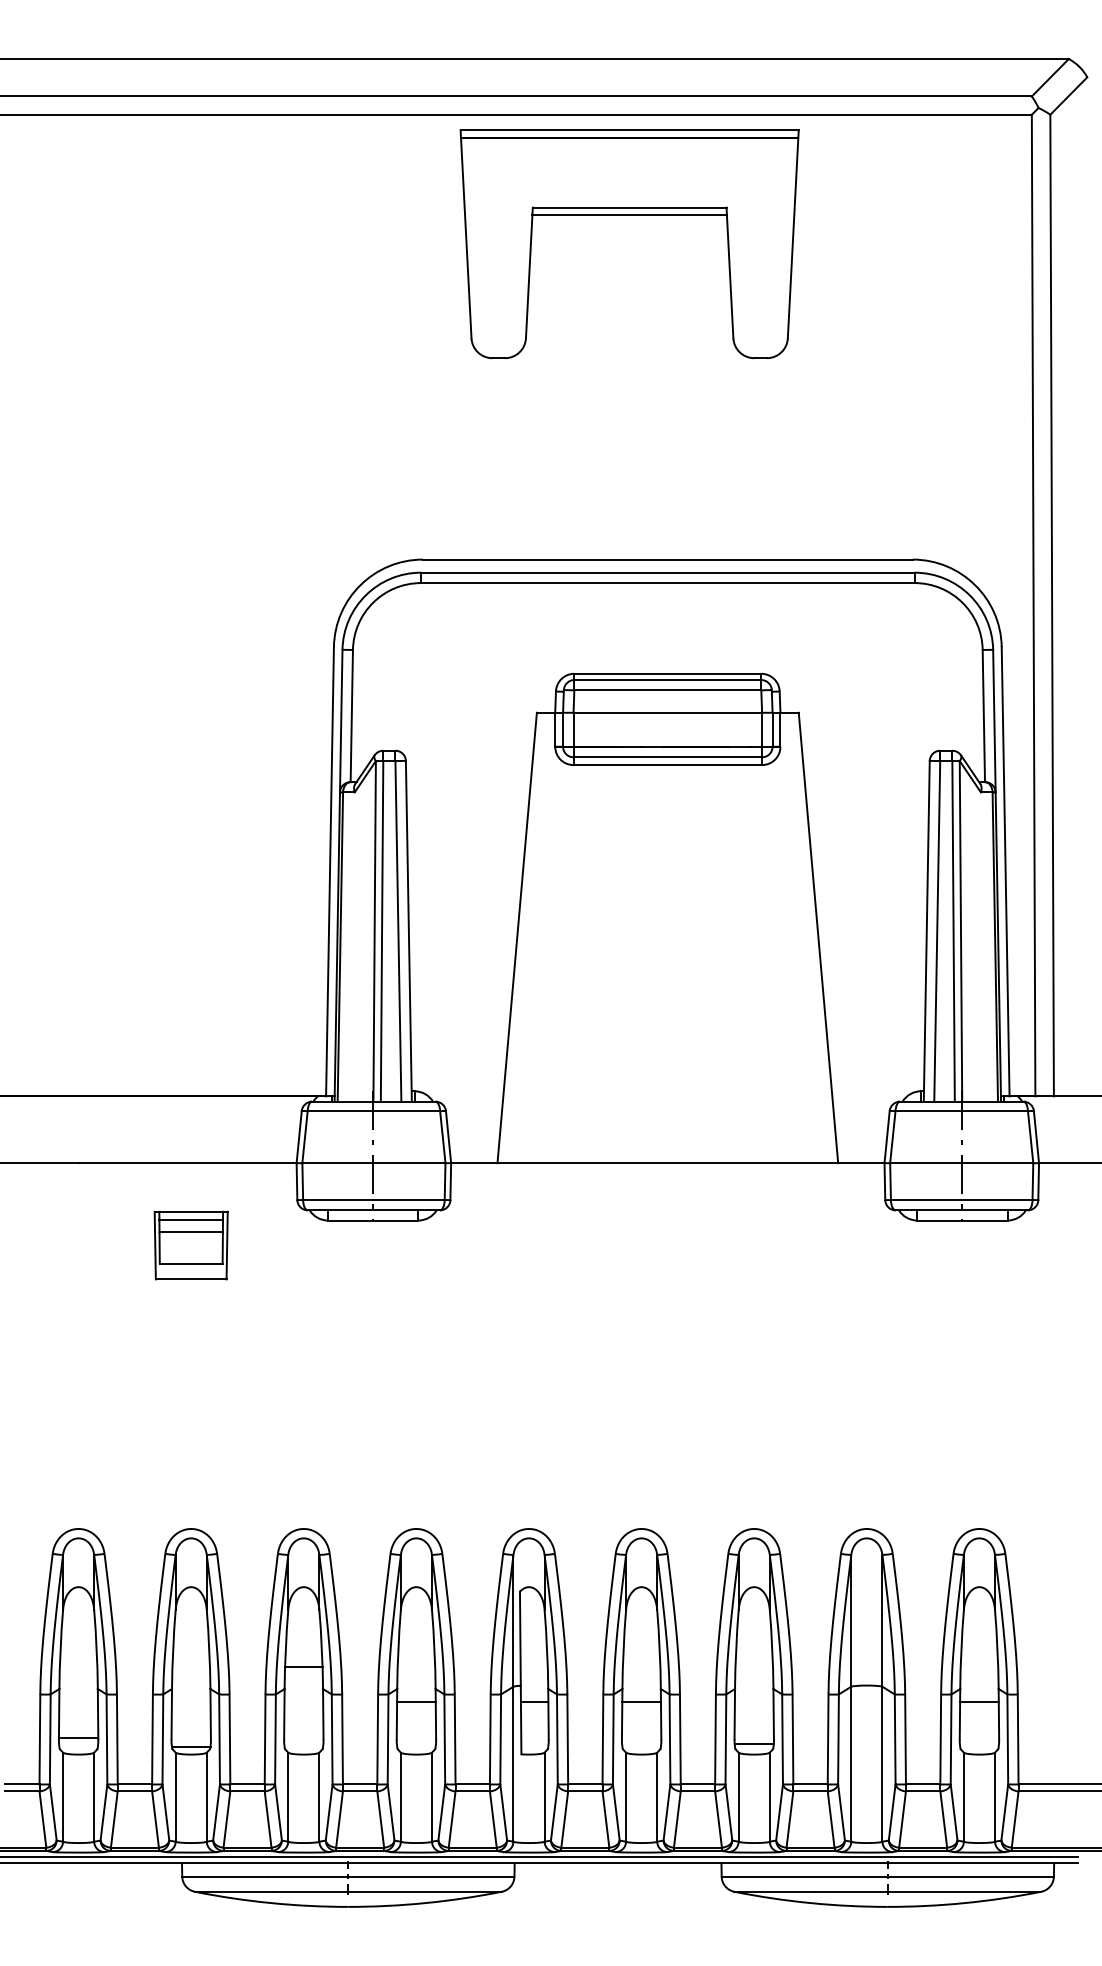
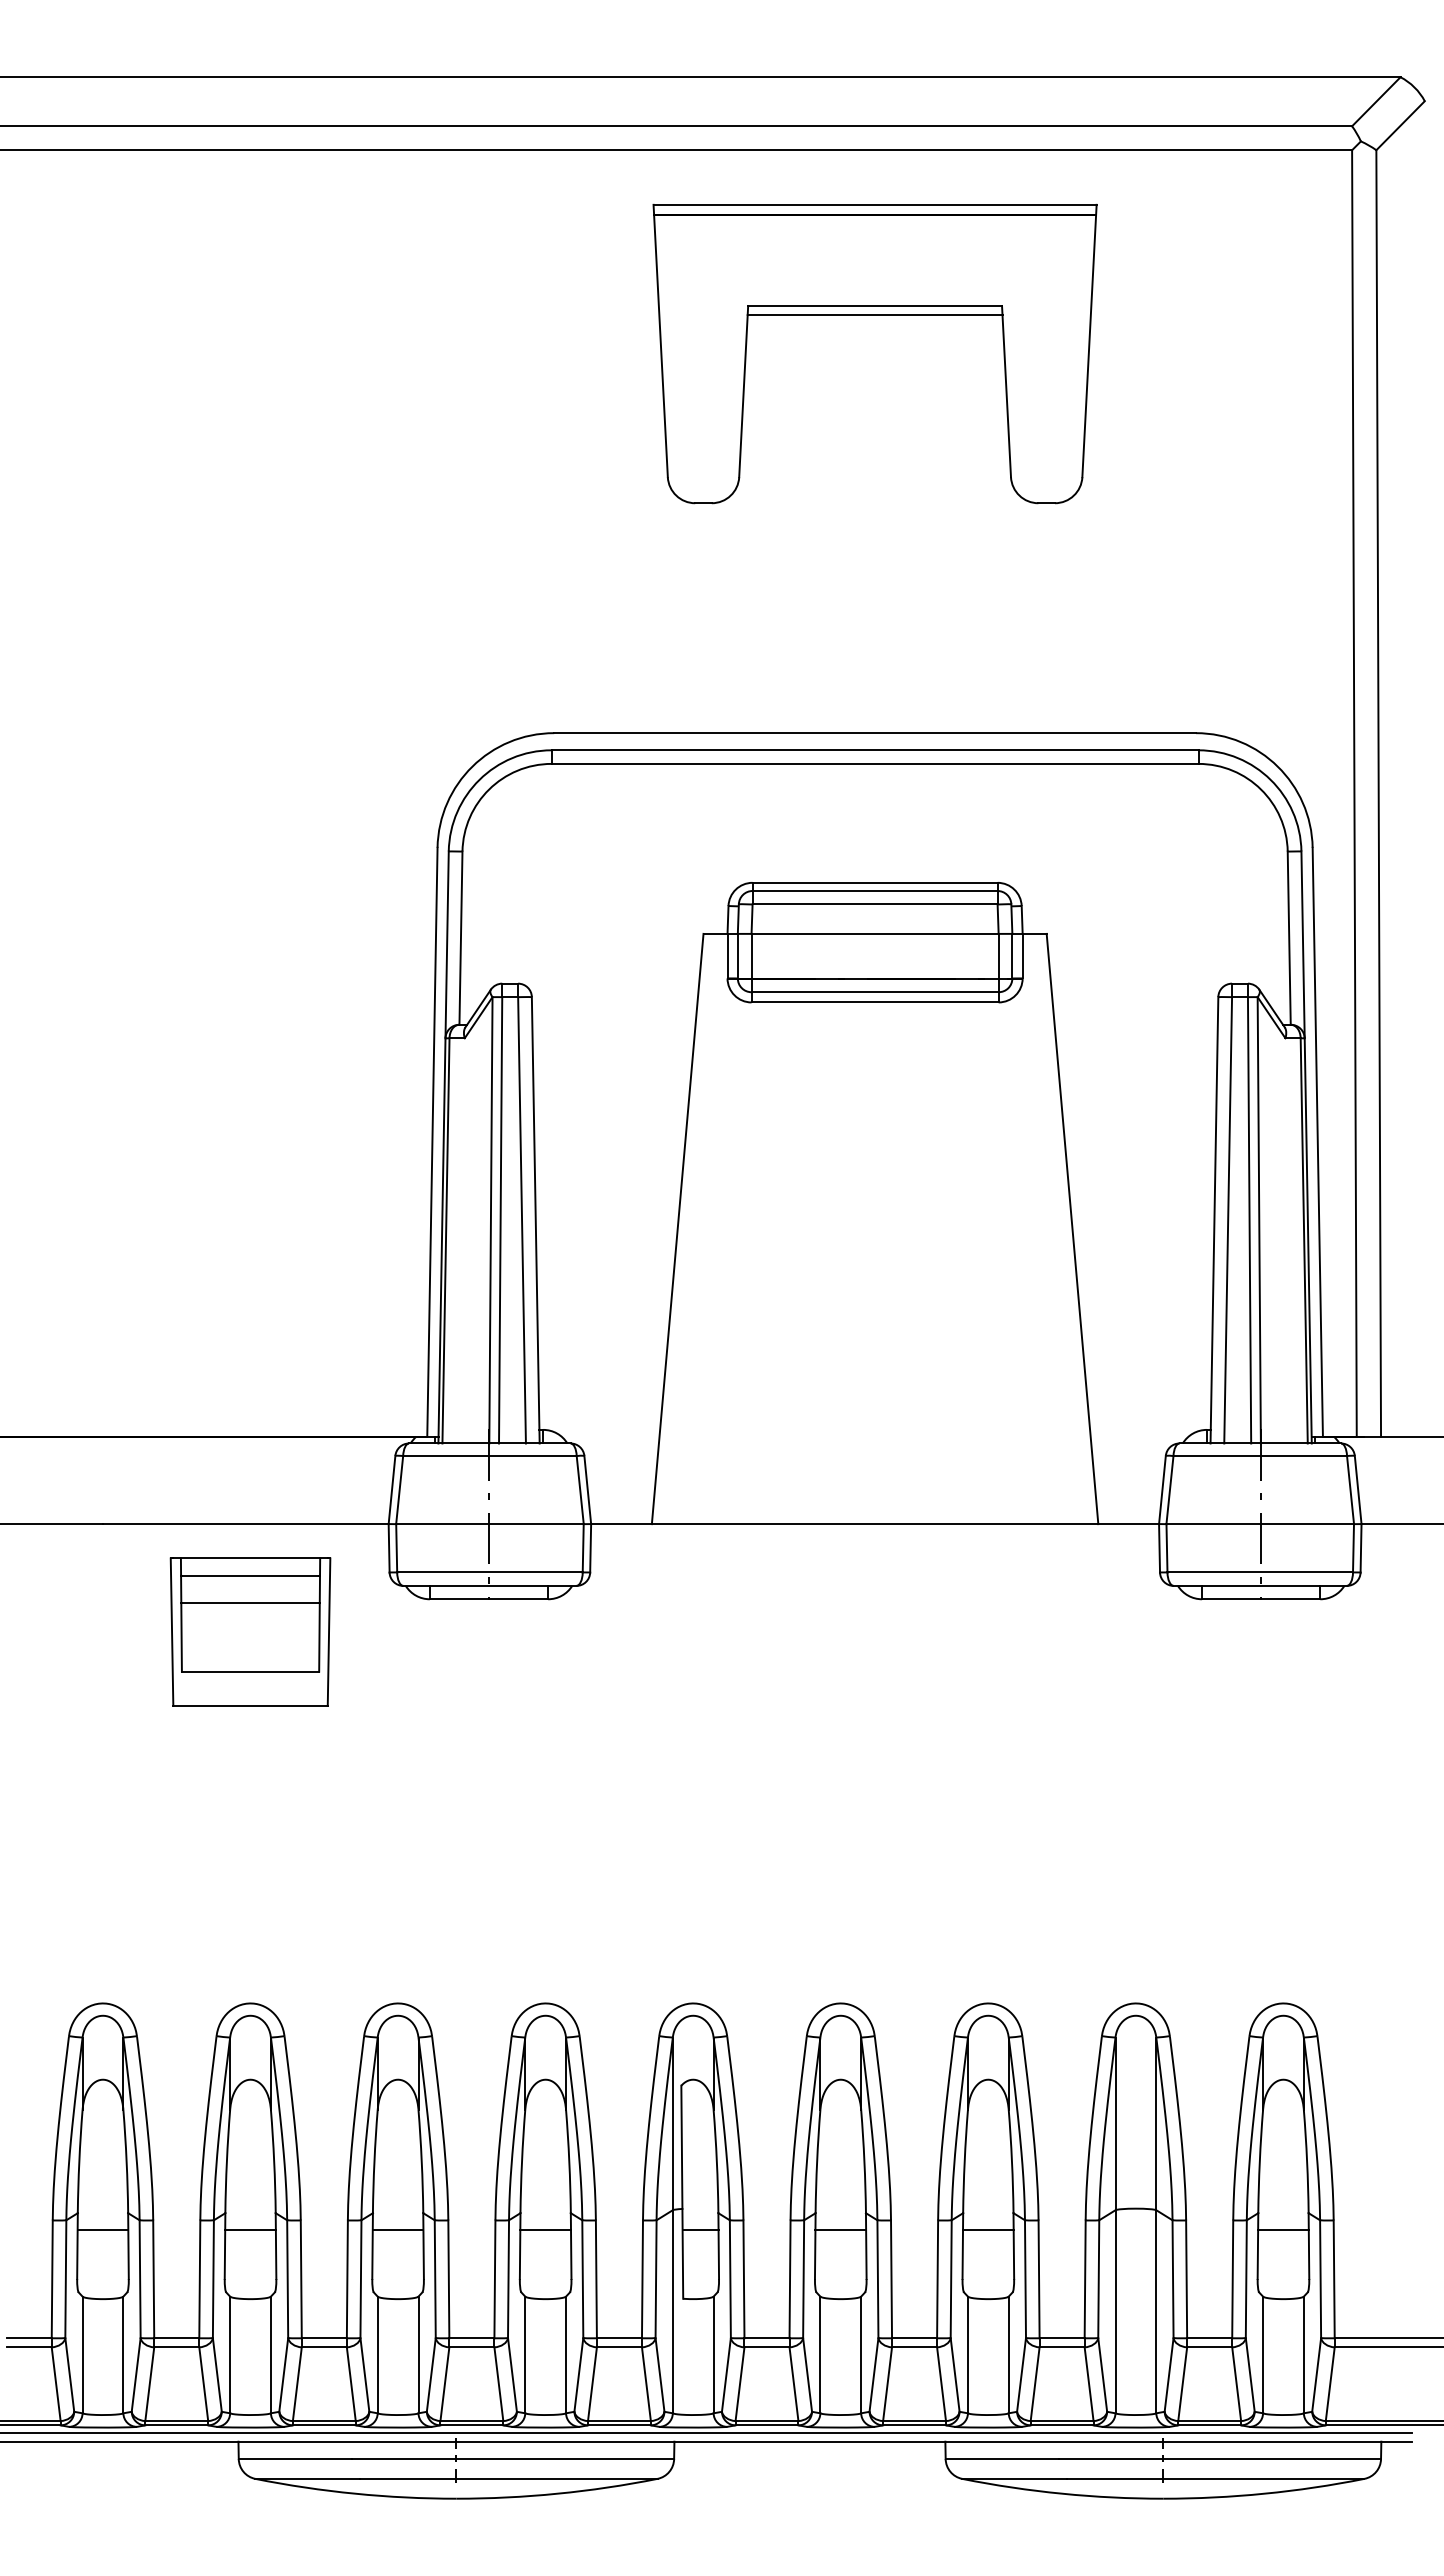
part: (629, 214) -> (874, 315), moved
part: (191, 1245) -> (250, 1631), size x1.67
line: (303, 1667) -> (397, 2230), moved
line: (78, 1738) -> (102, 2230), moved
line: (754, 1744) -> (988, 2230), moved
line: (191, 1747) -> (250, 2230), moved

